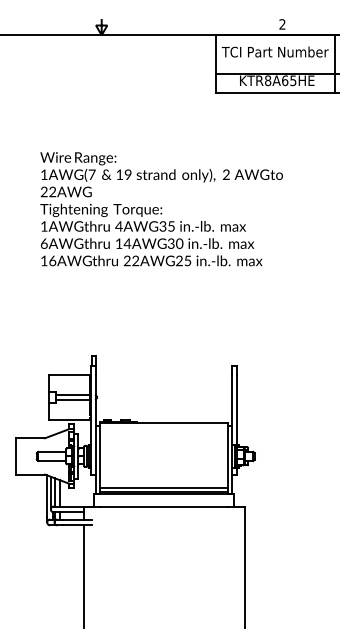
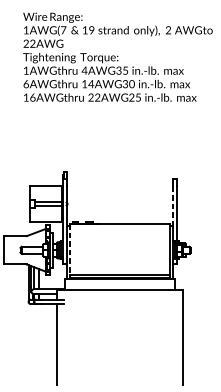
line: (232, 400) -> (173, 206), solid -> dashed
line: (100, 455) -> (70, 249), solid -> dashed

